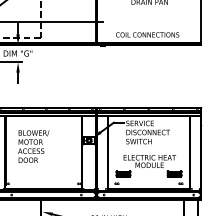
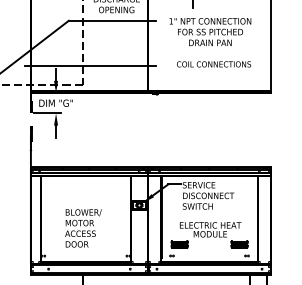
text: (148, 35) -> (214, 64), moved
text: (33, 146) -> (83, 228), moved

